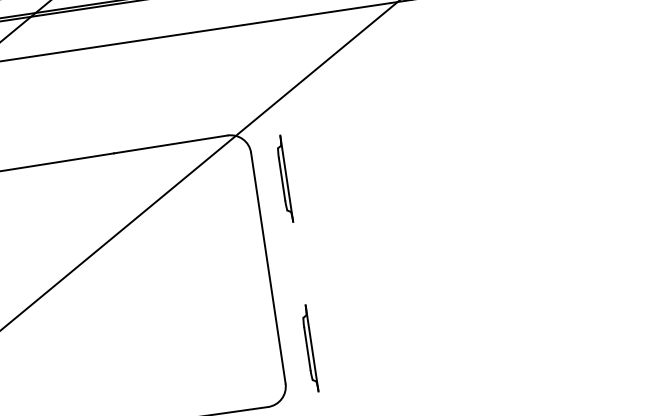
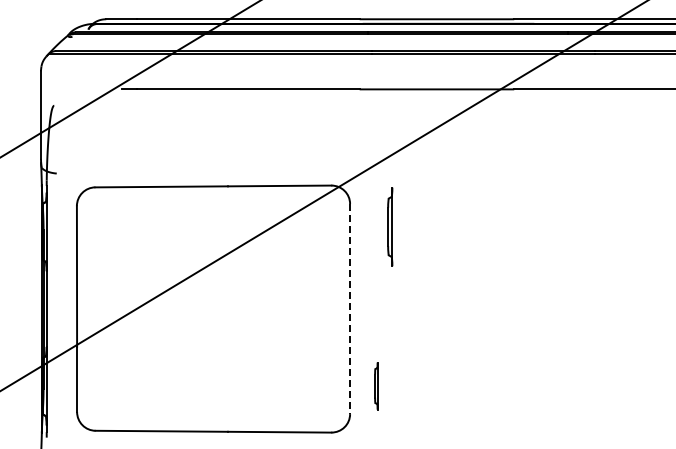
part: (284, 178) -> (390, 226), moved
line: (268, 268) -> (350, 309), solid -> dashed
part: (309, 347) -> (376, 385), size x0.6

